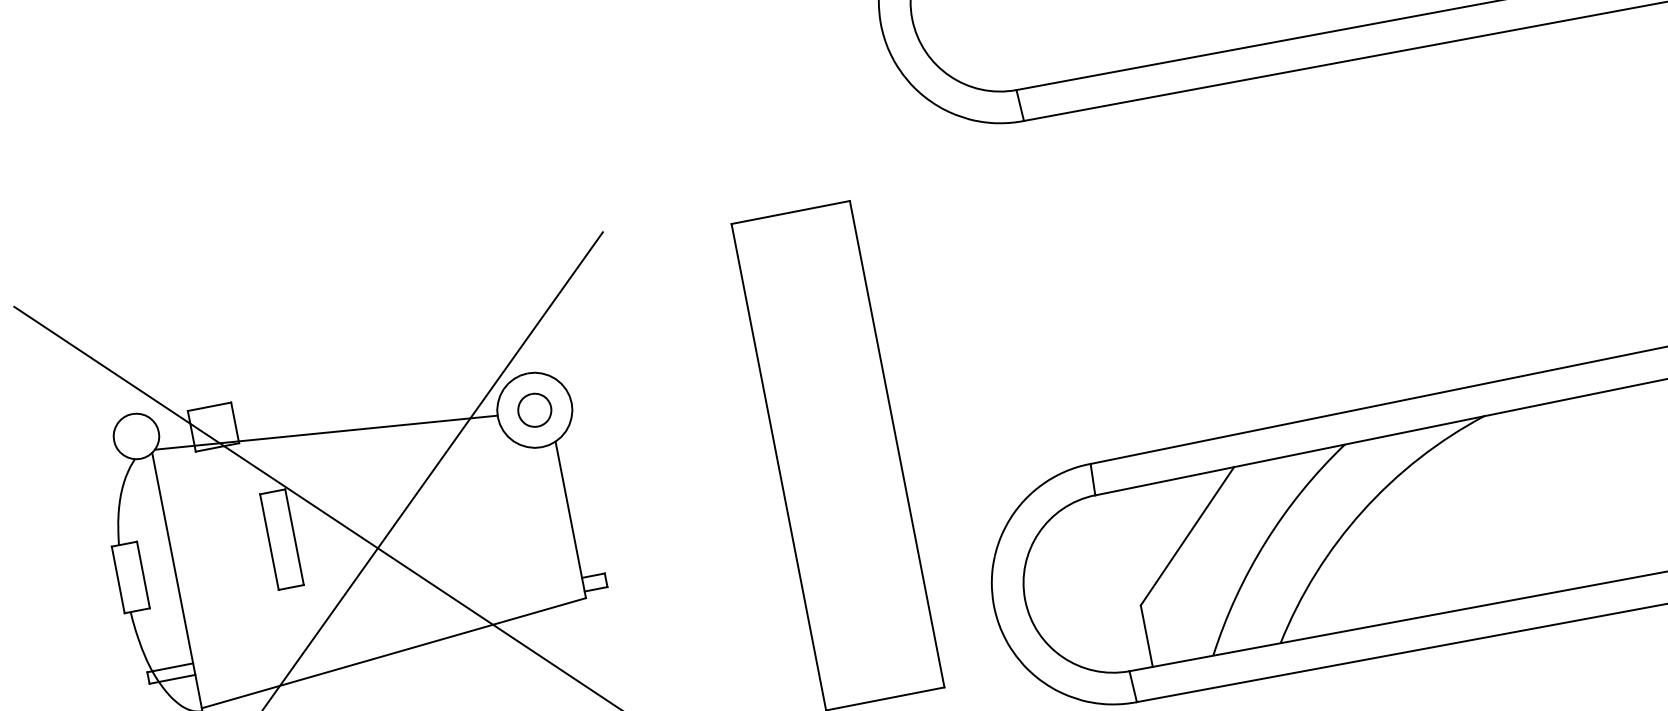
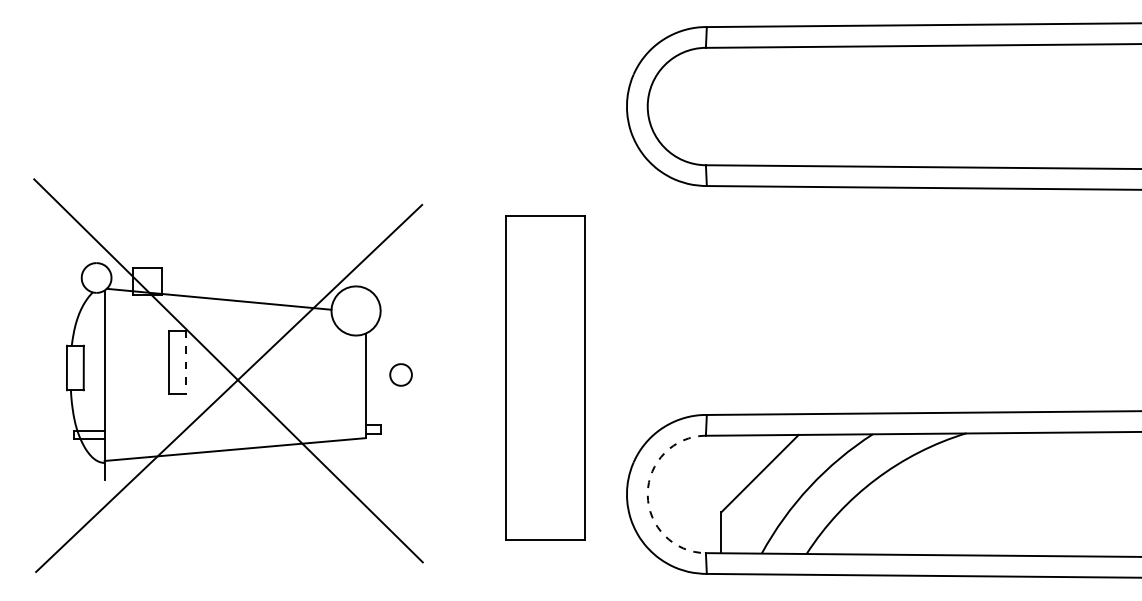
part: (533, 409) -> (400, 374), moved
line: (294, 537) -> (185, 362), solid -> dashed
arc: (1024, 600) -> (647, 494), solid -> dashed

